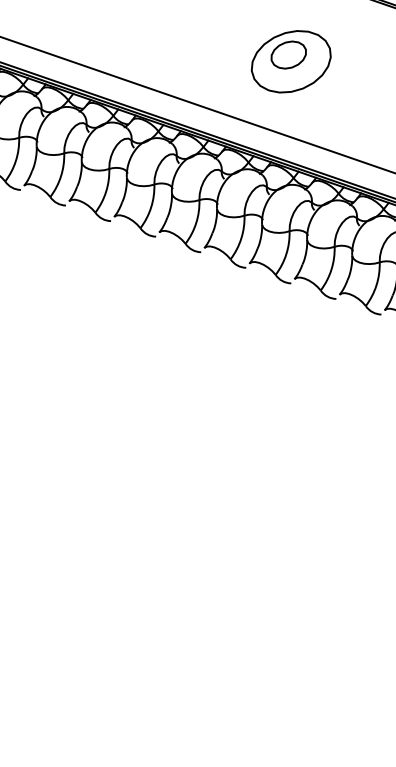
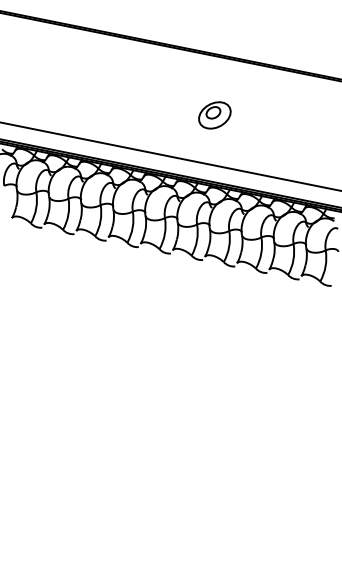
part: (290, 61) -> (214, 115), size x0.6

